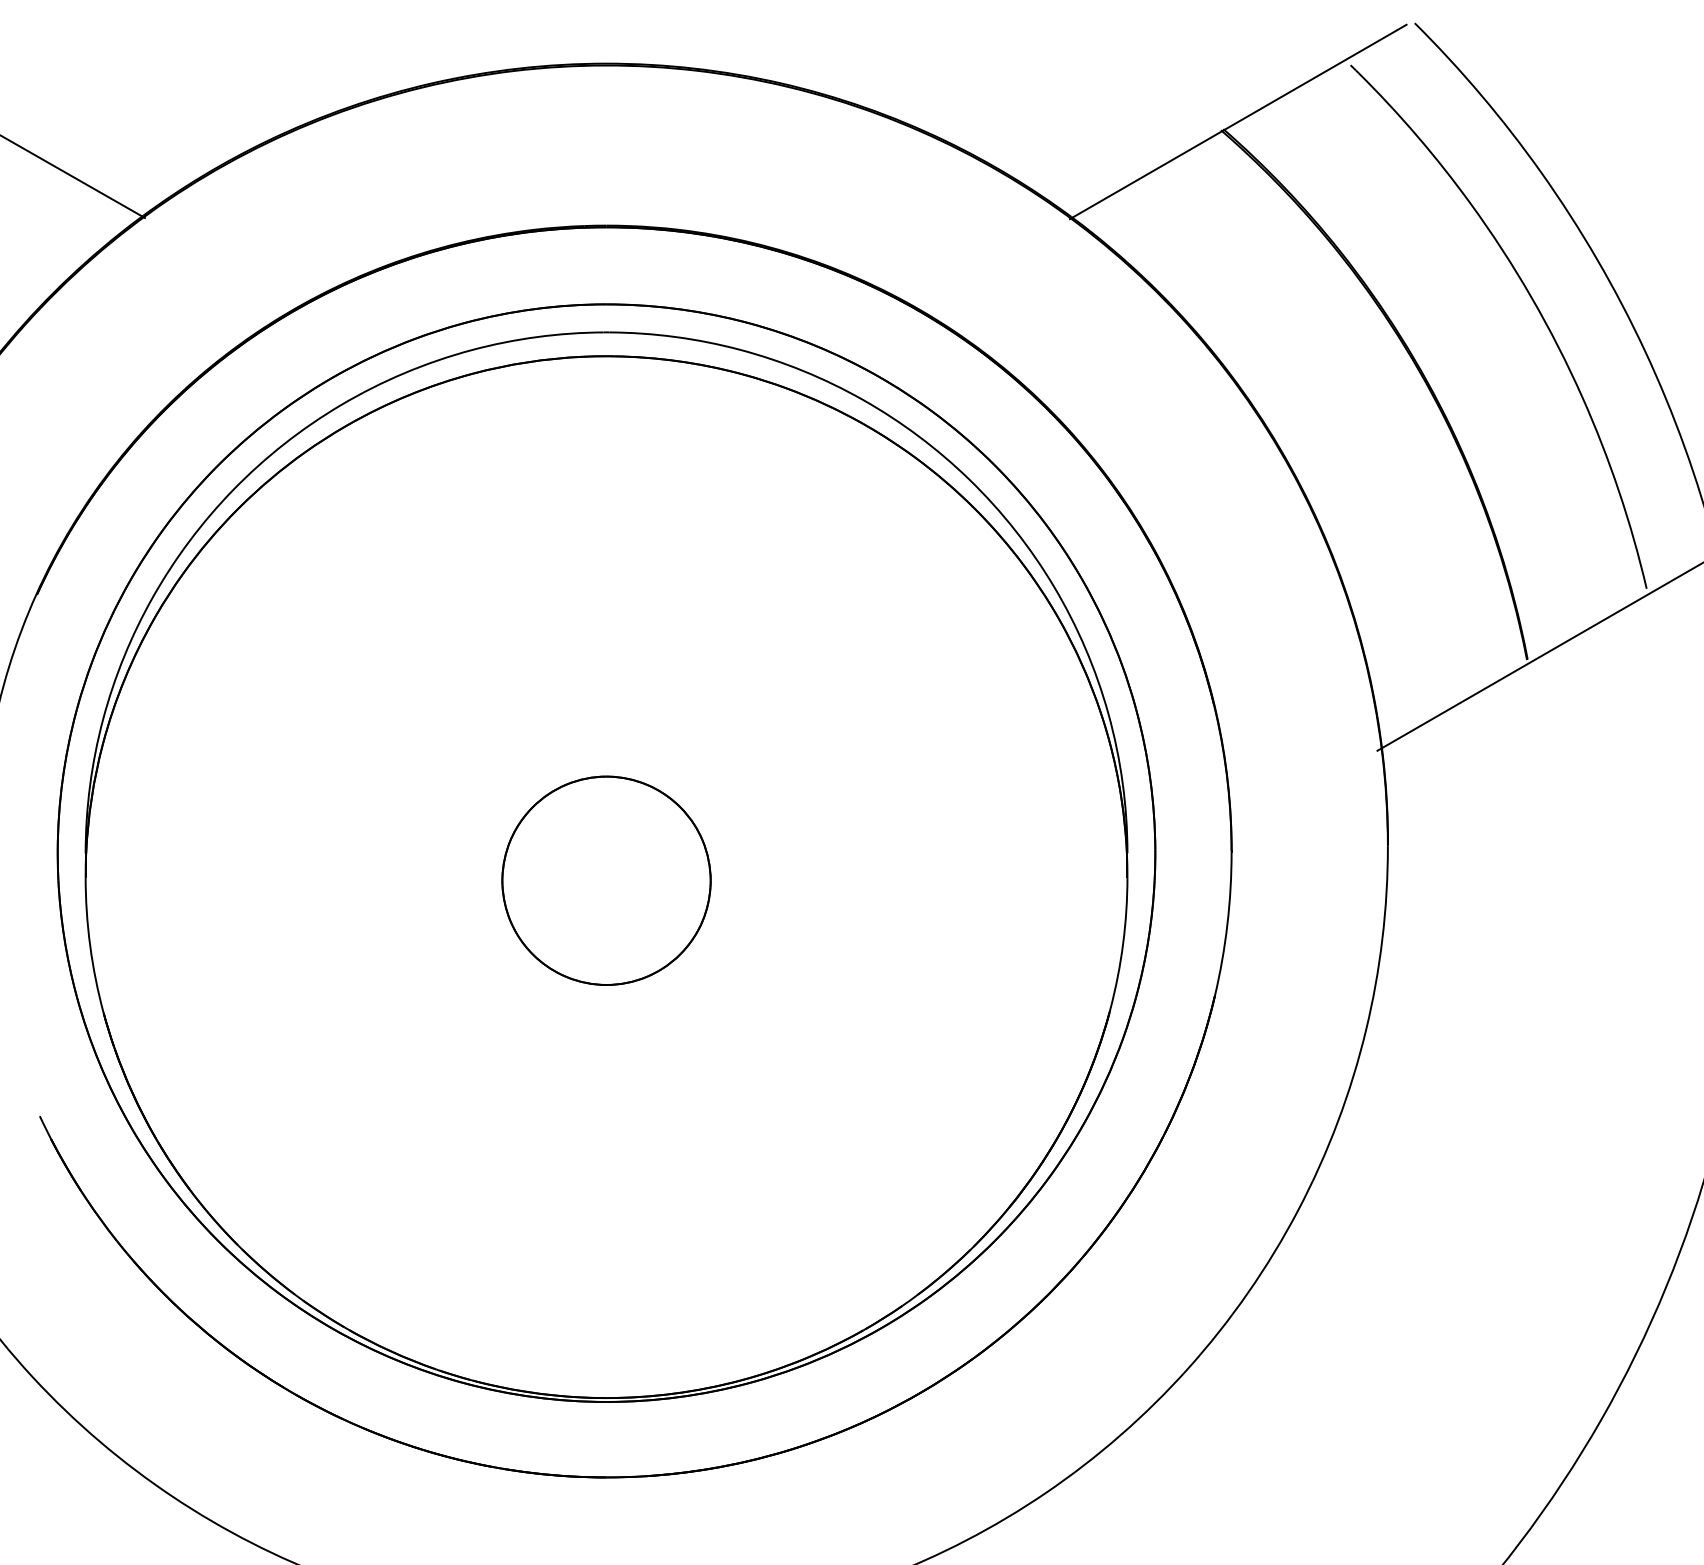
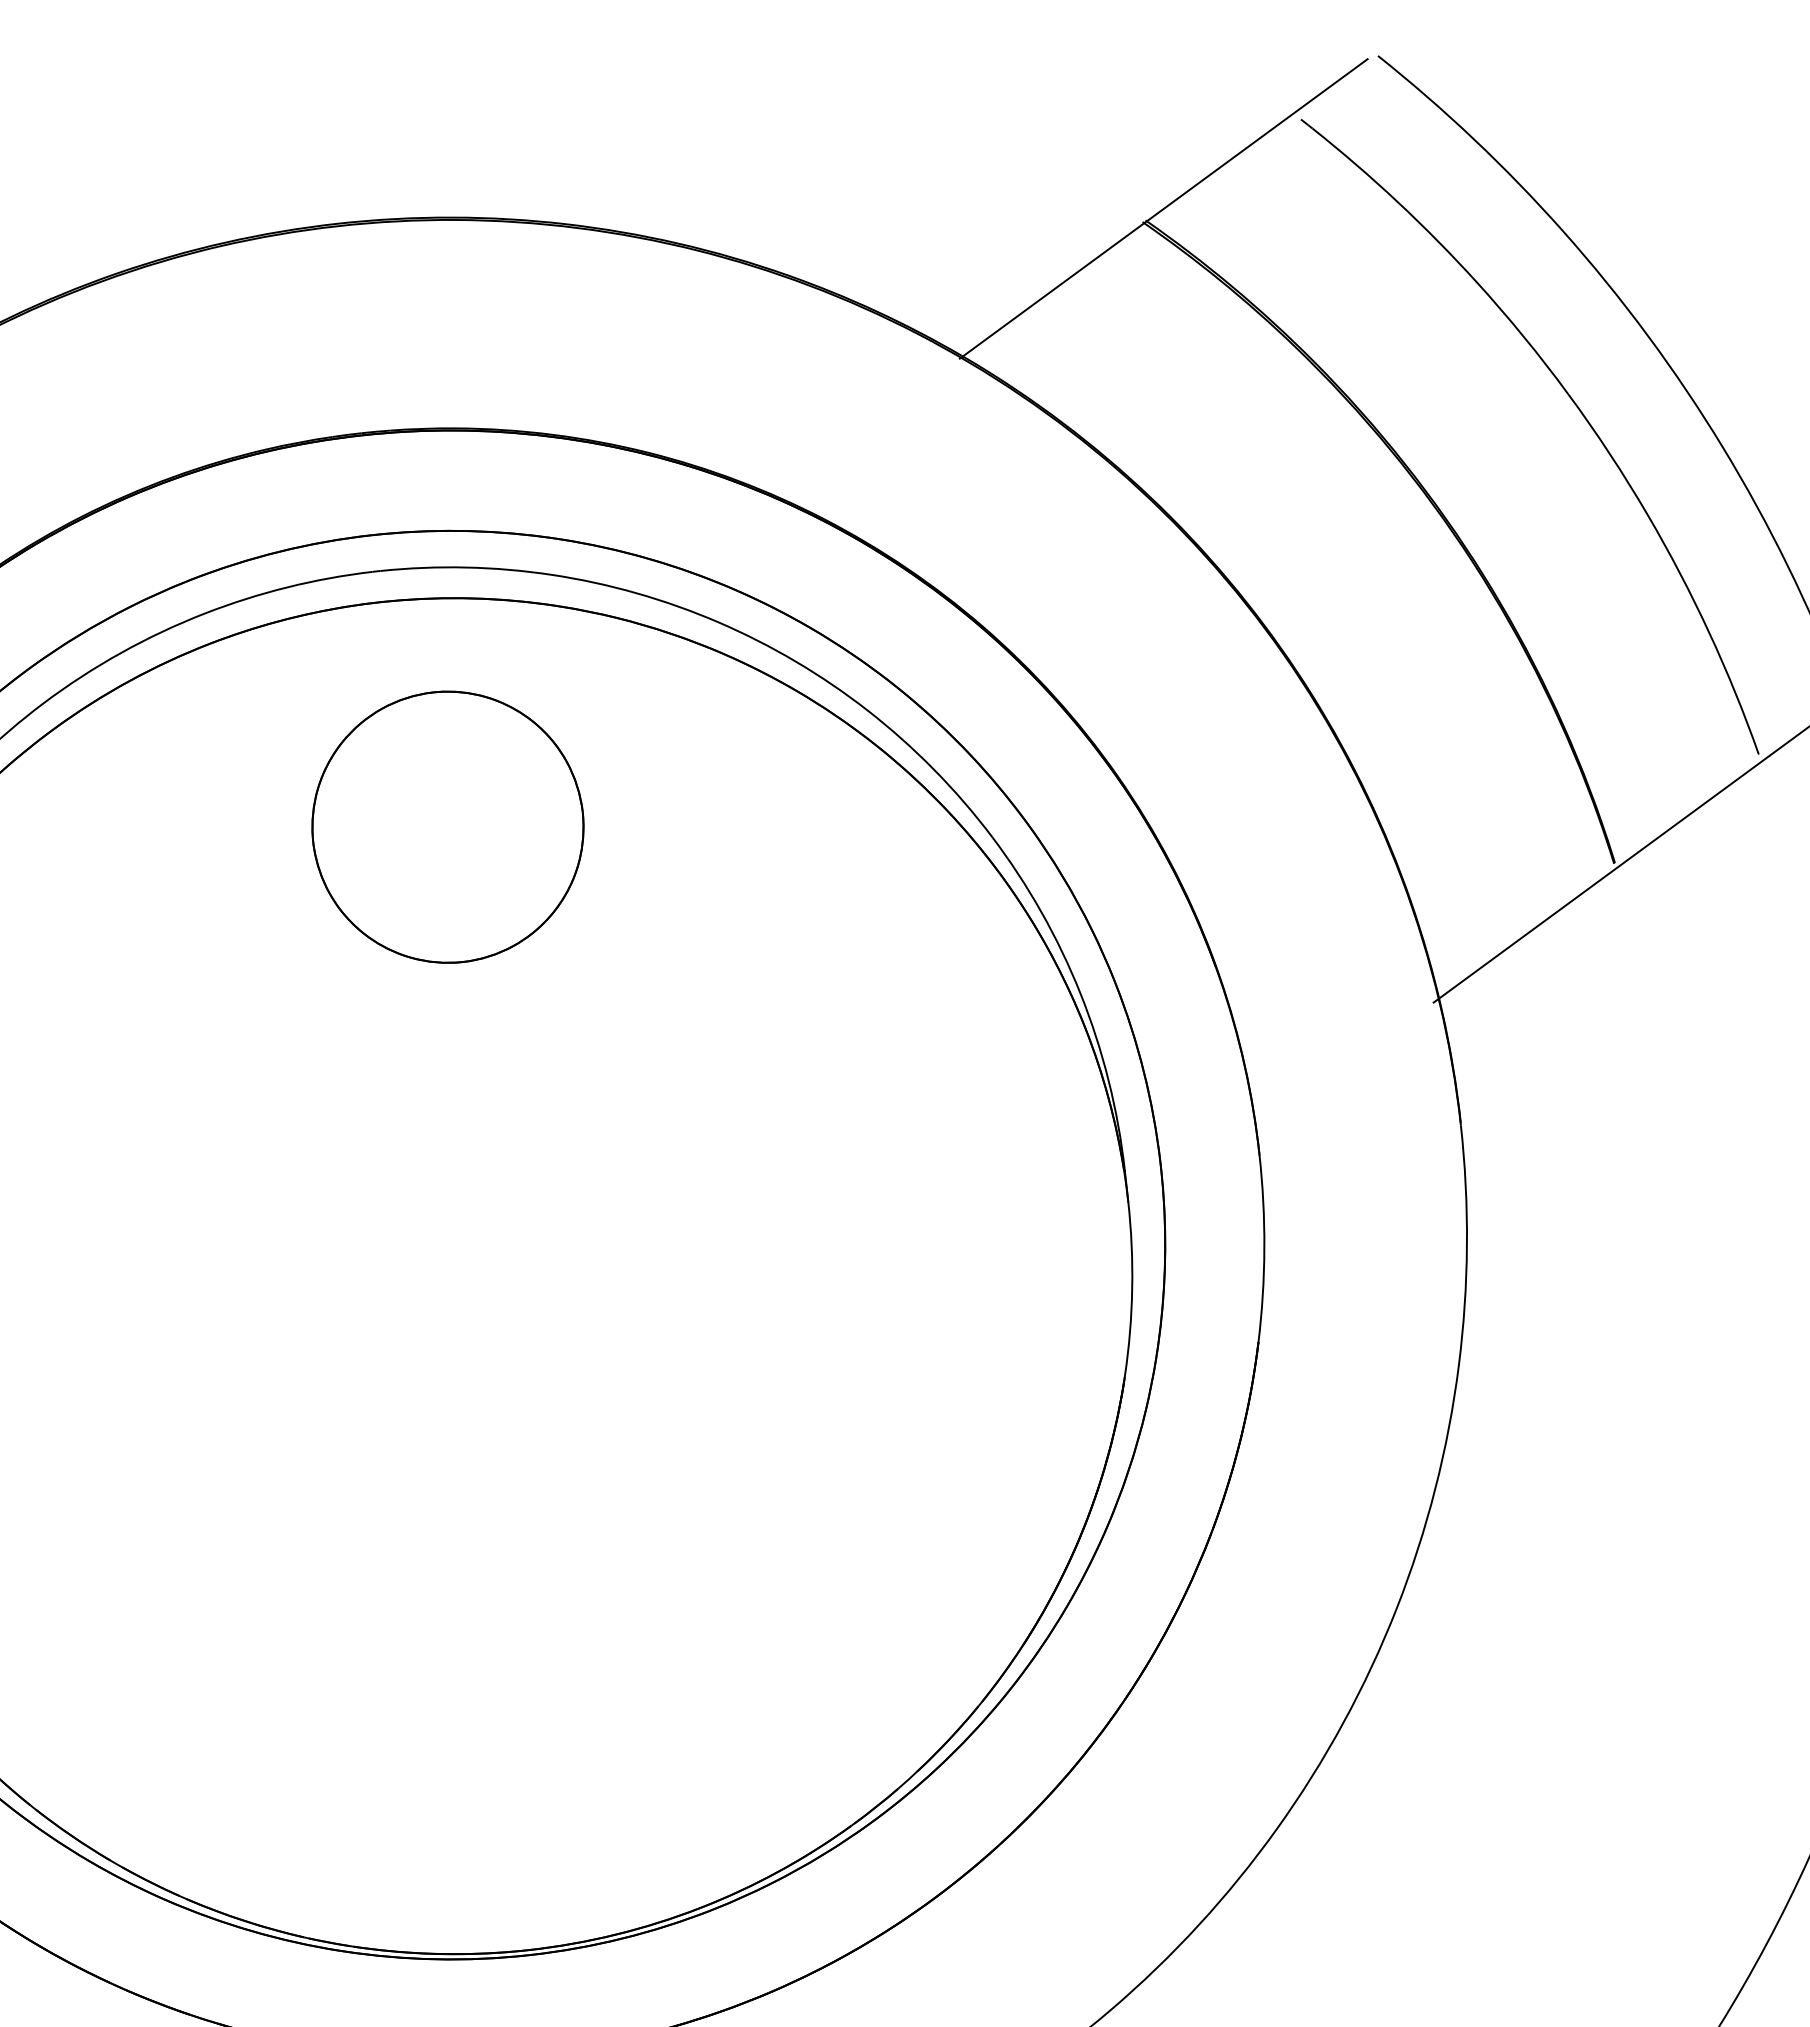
part: (606, 880) -> (447, 826), moved

